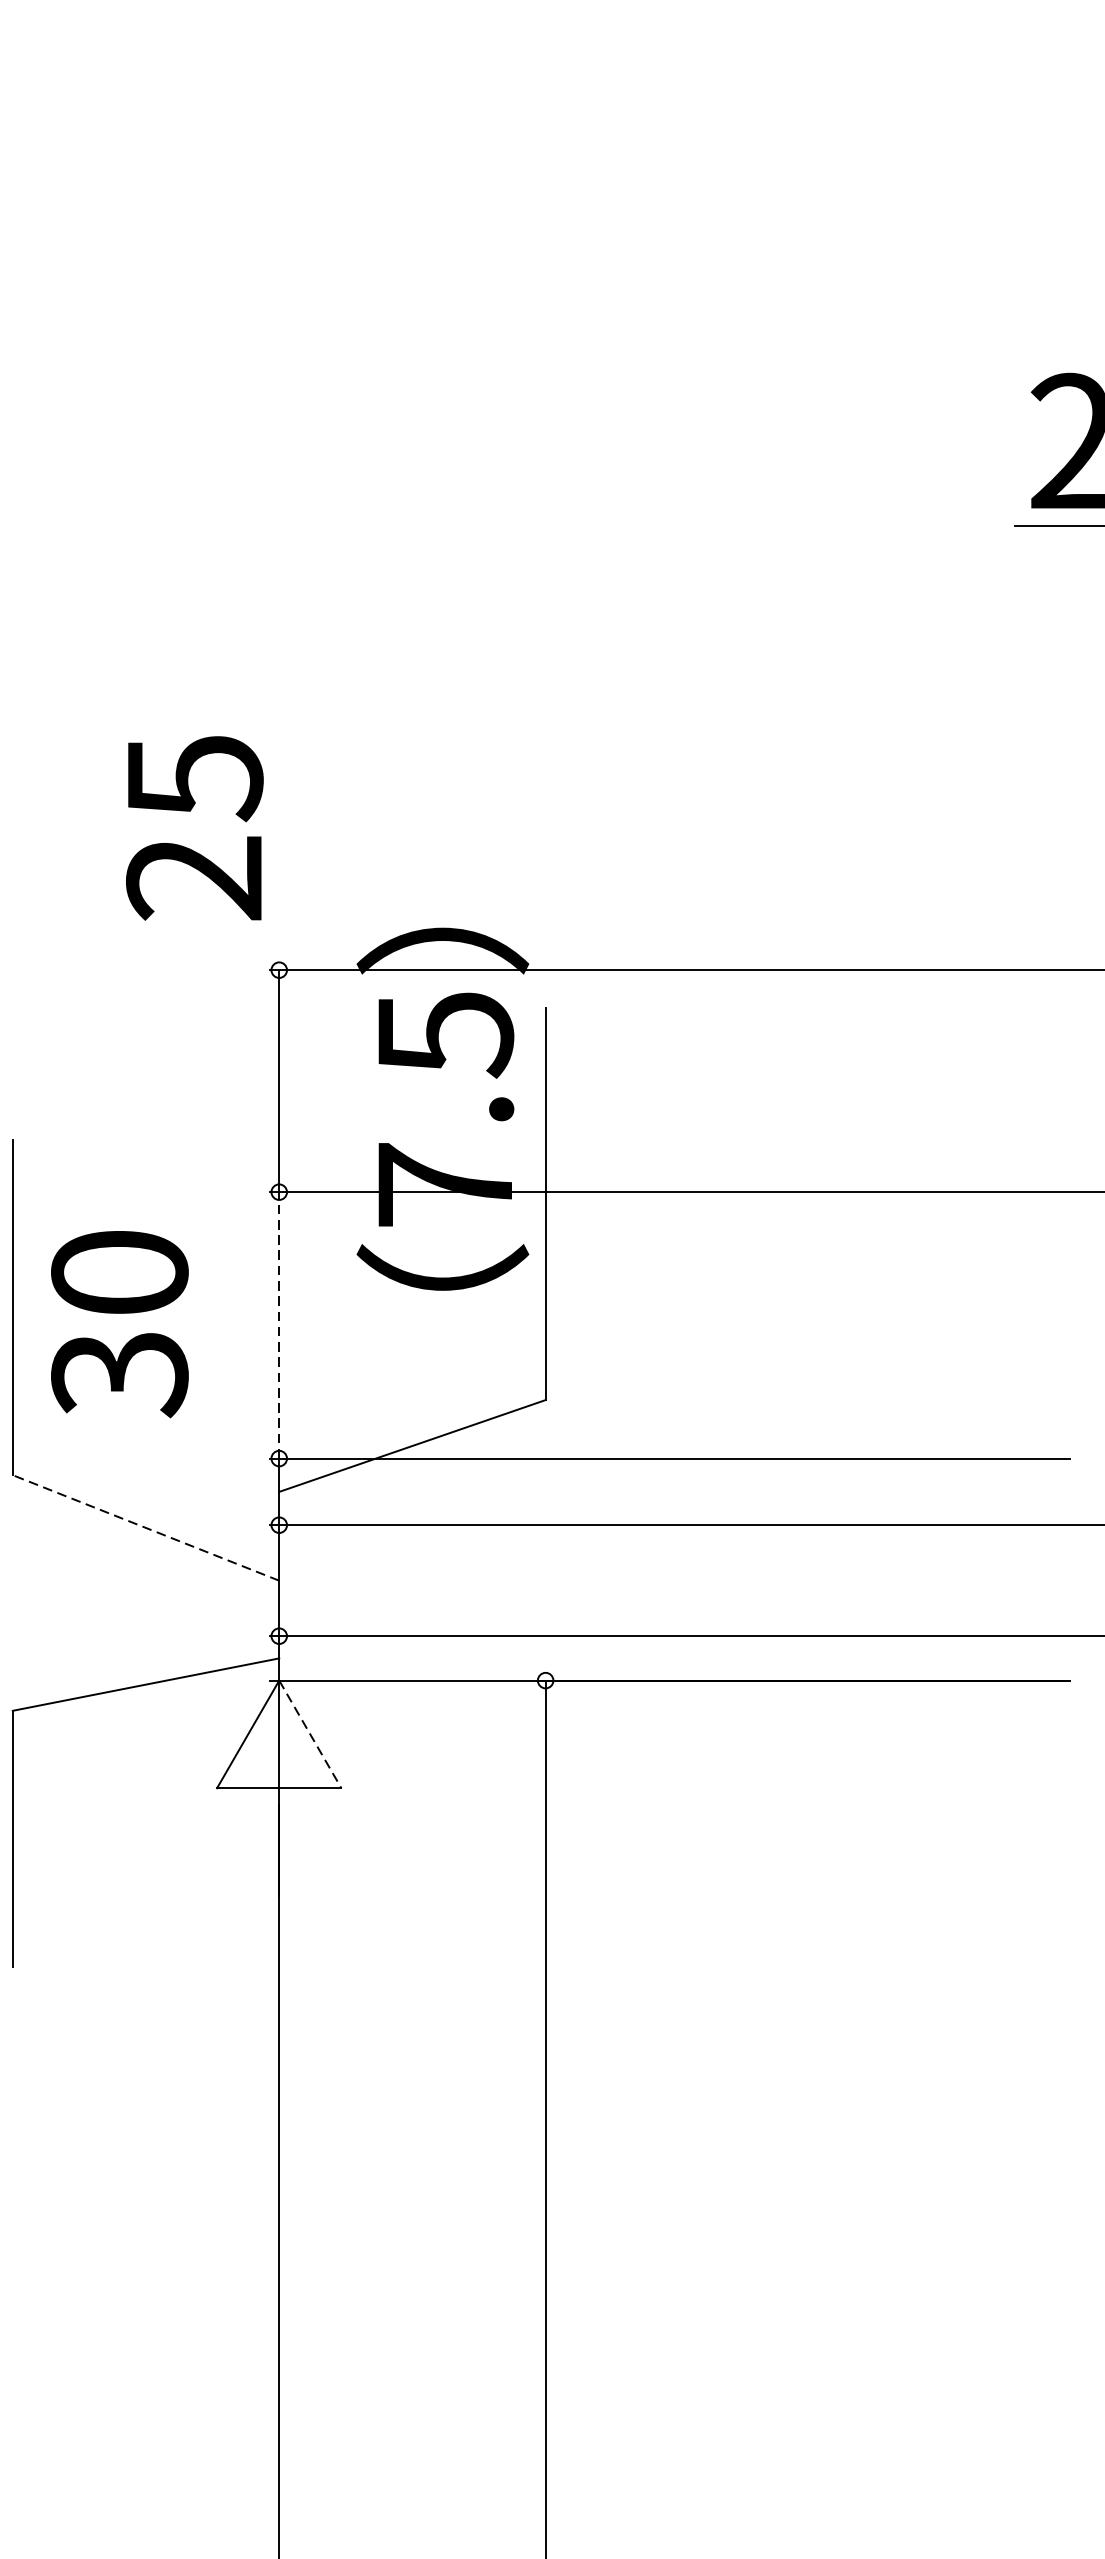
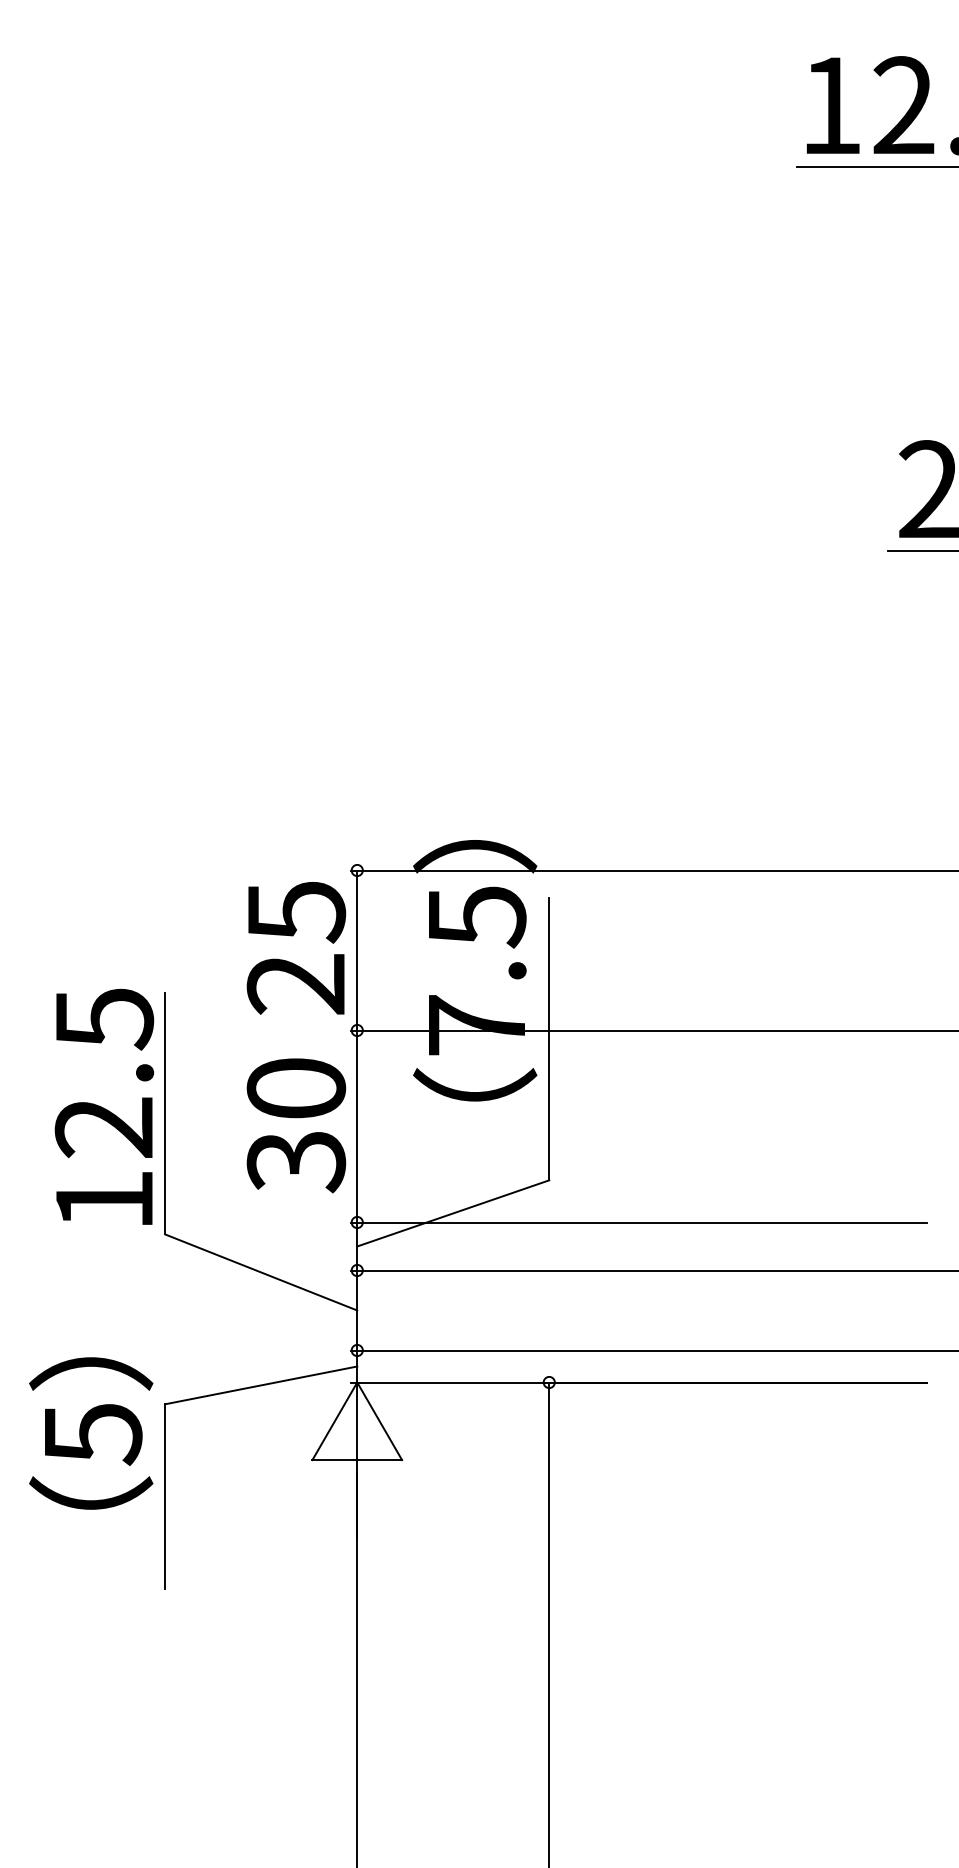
text: (194, 828) -> (296, 948), moved
text: (119, 1324) -> (296, 1125), moved
line: (279, 1325) -> (357, 1126), dashed -> solid
line: (144, 1527) -> (260, 1272), dashed -> solid
line: (310, 1734) -> (379, 1421), dashed -> solid

